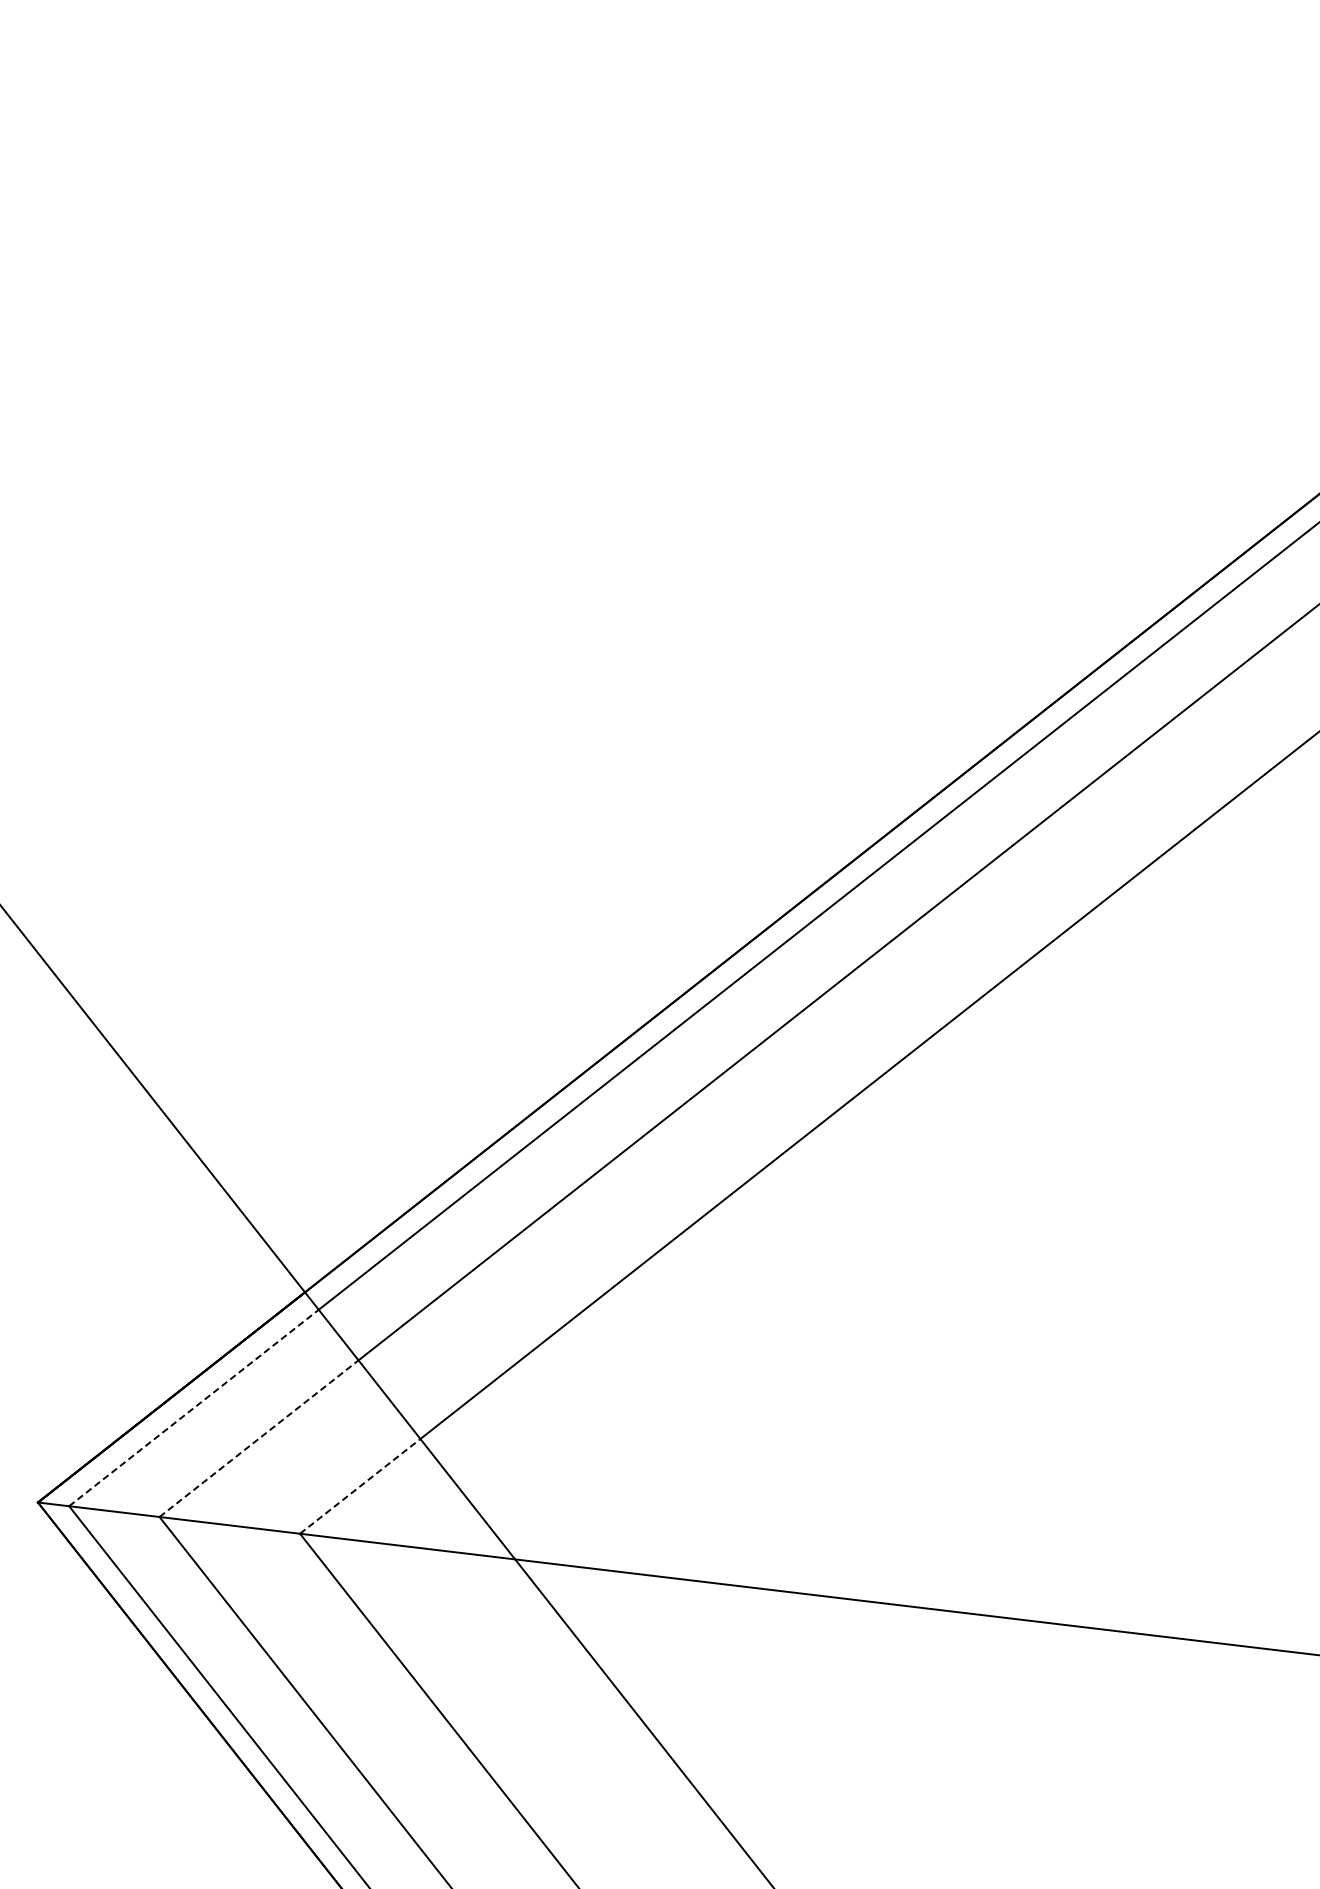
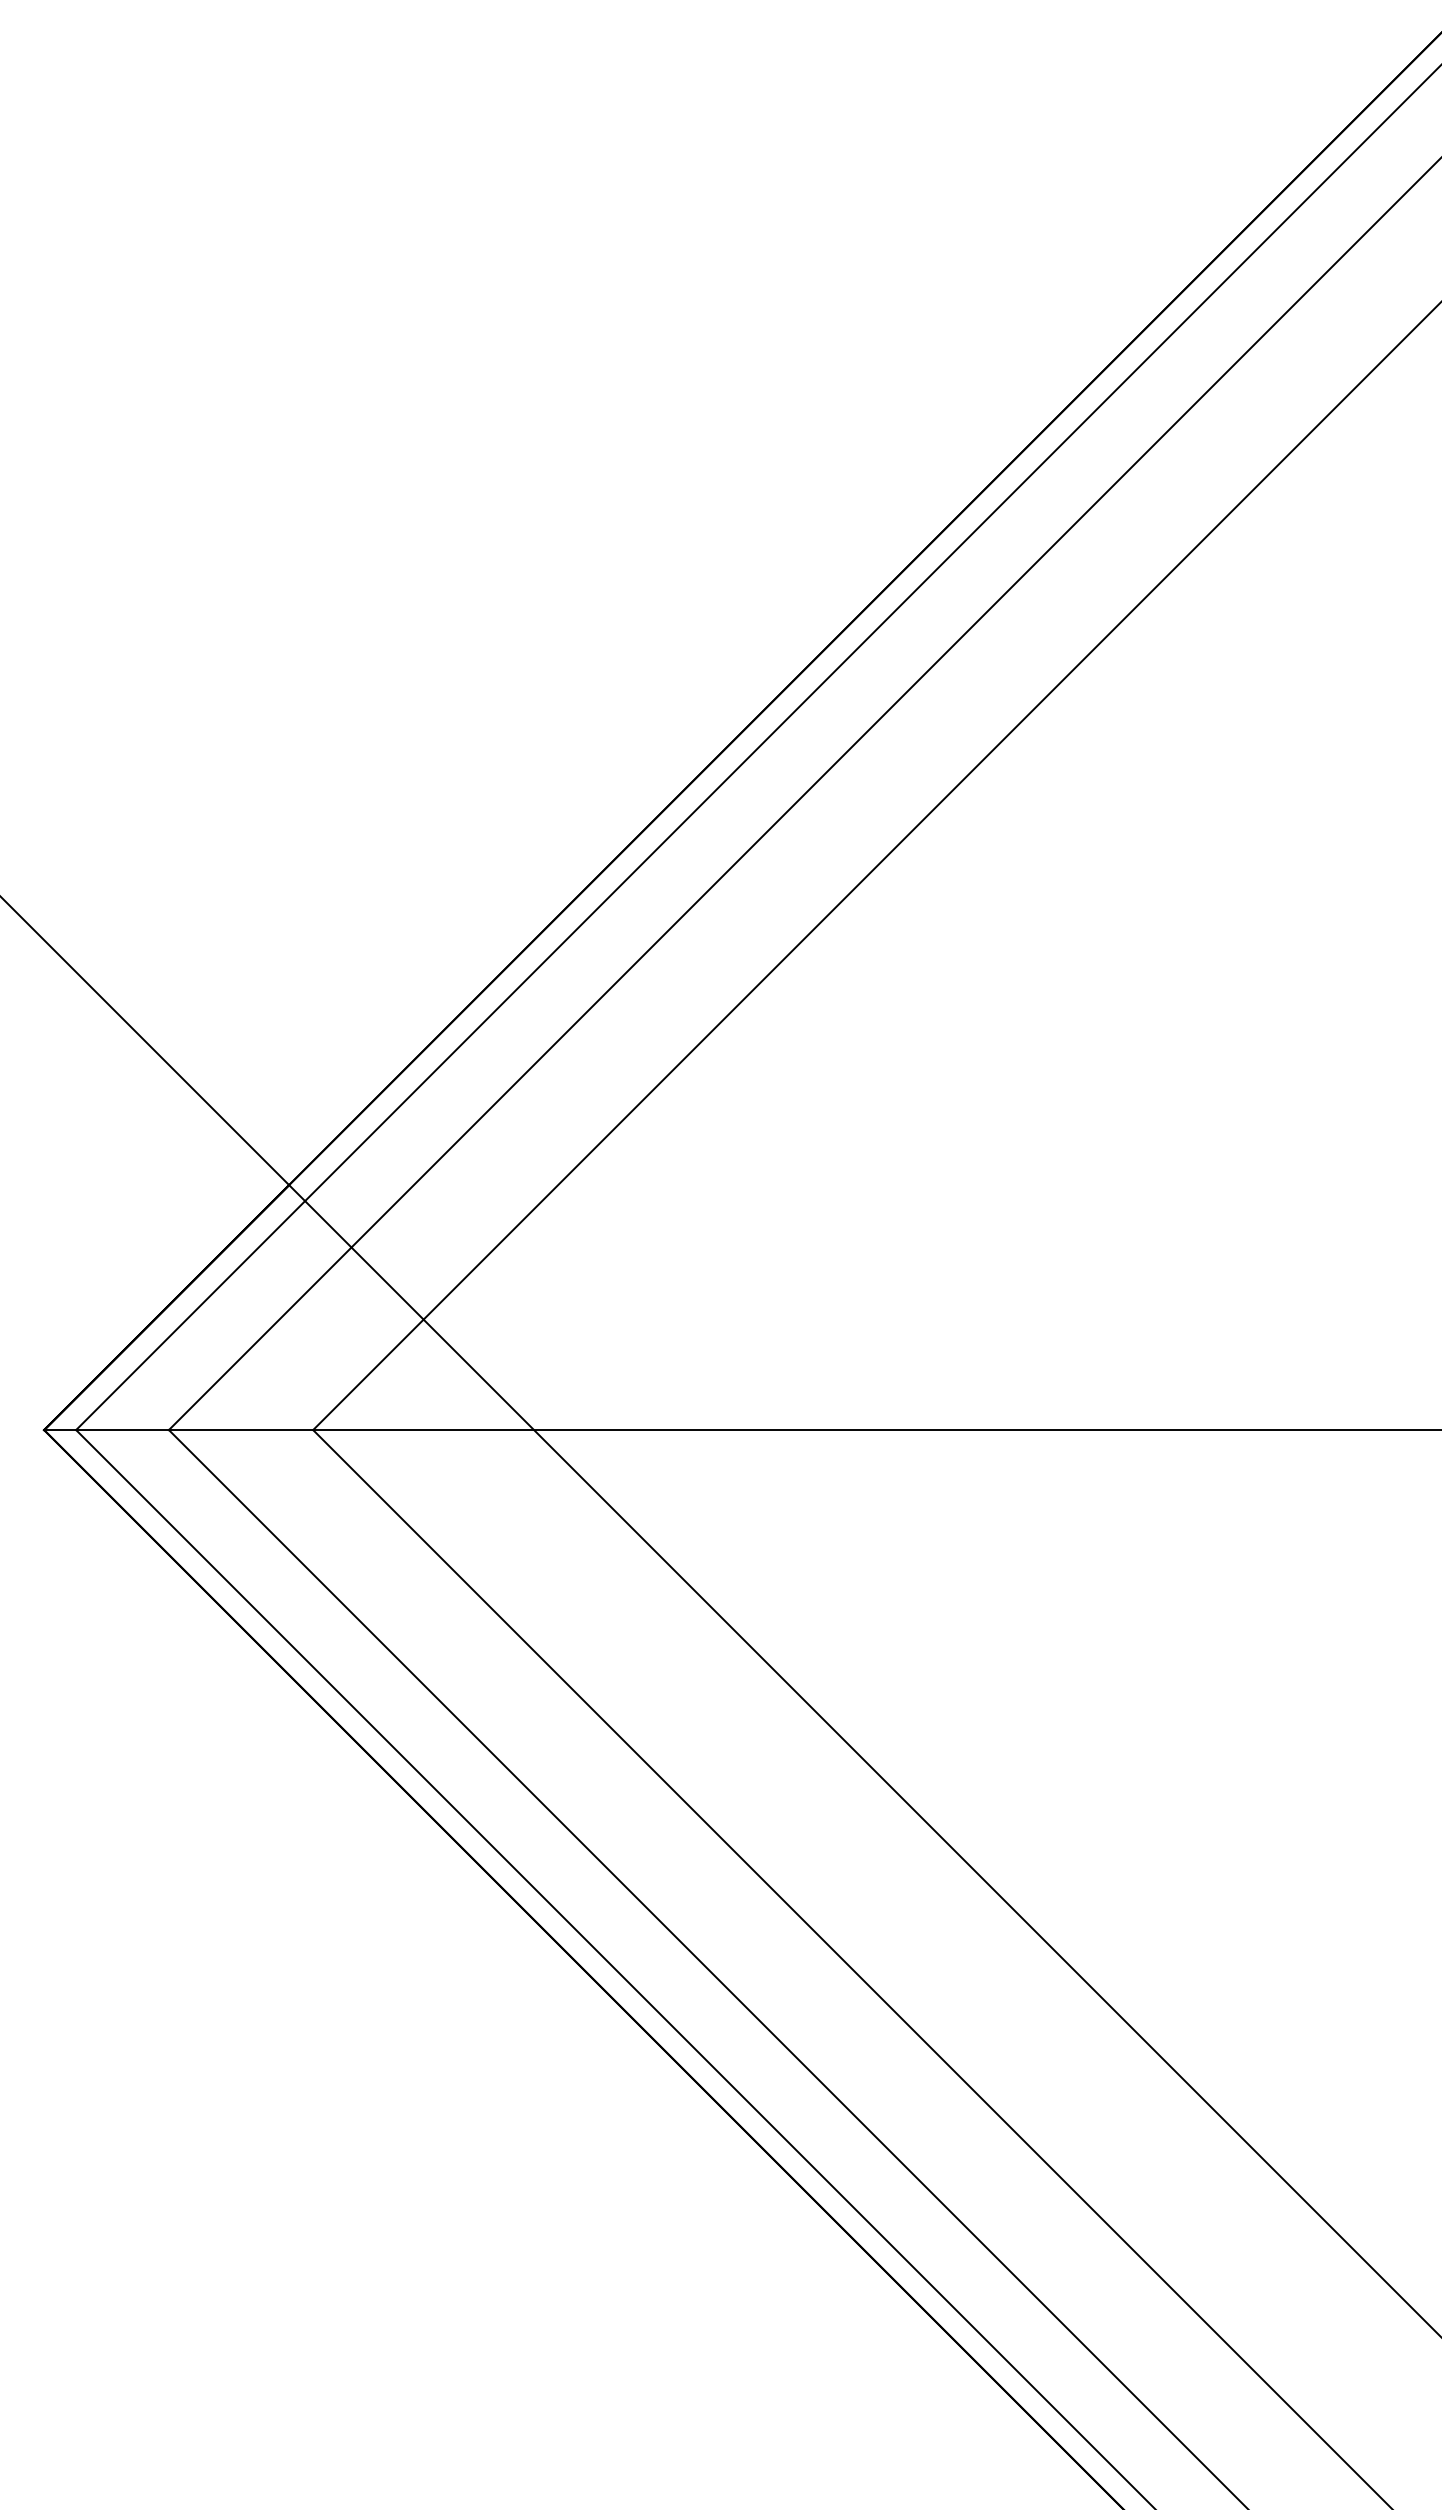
line: (193, 1407) -> (190, 1315), dashed -> solid
line: (259, 1438) -> (260, 1338), dashed -> solid
line: (360, 1486) -> (368, 1374), dashed -> solid

